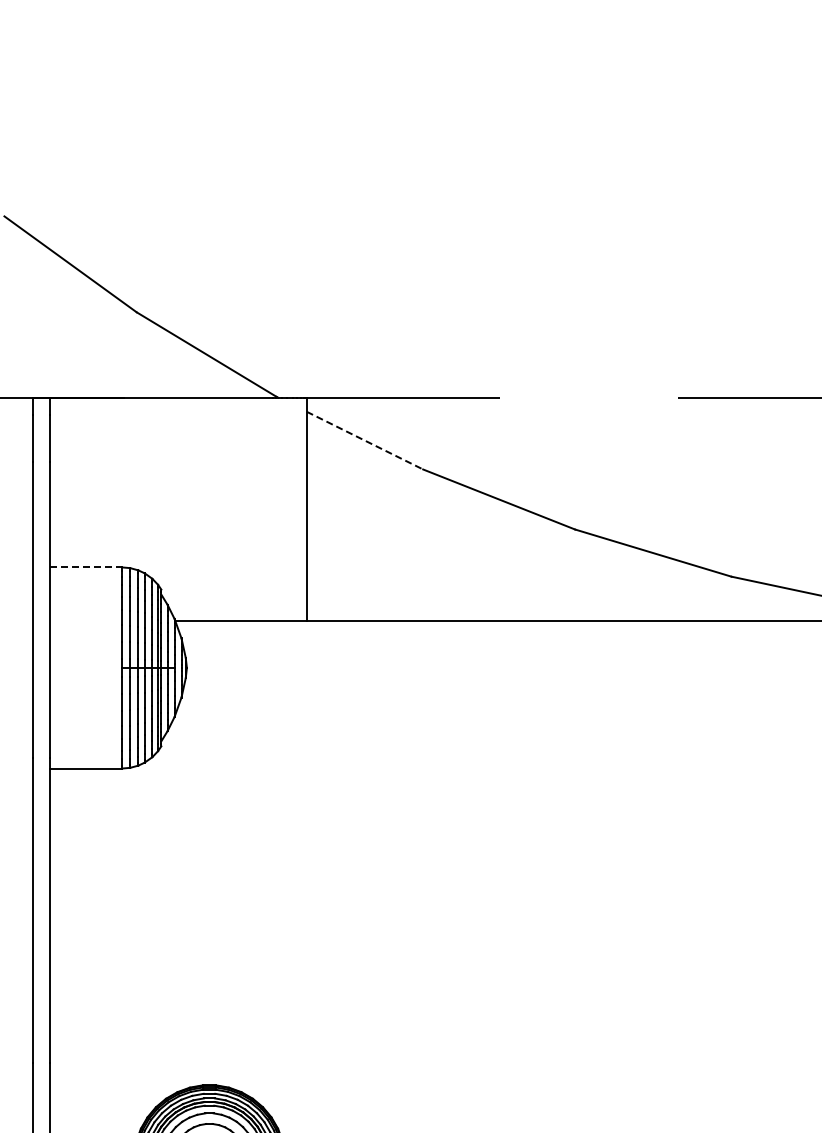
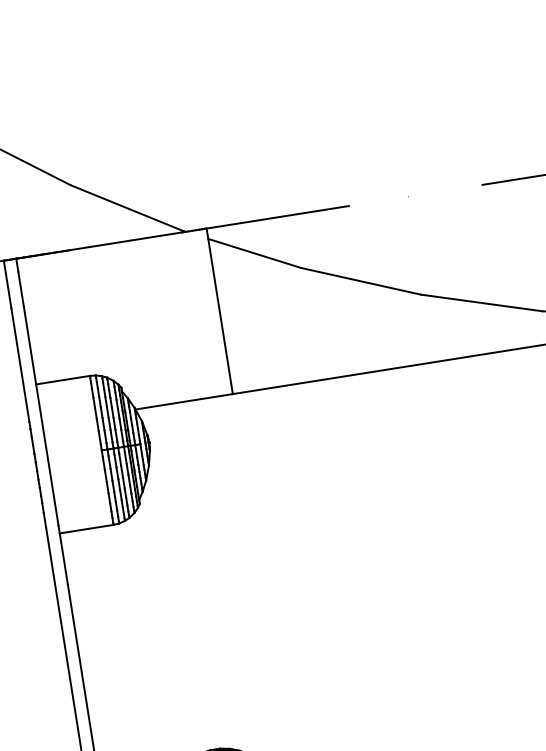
line: (364, 440) -> (254, 253), dashed -> solid
line: (86, 567) -> (63, 380), dashed -> solid

